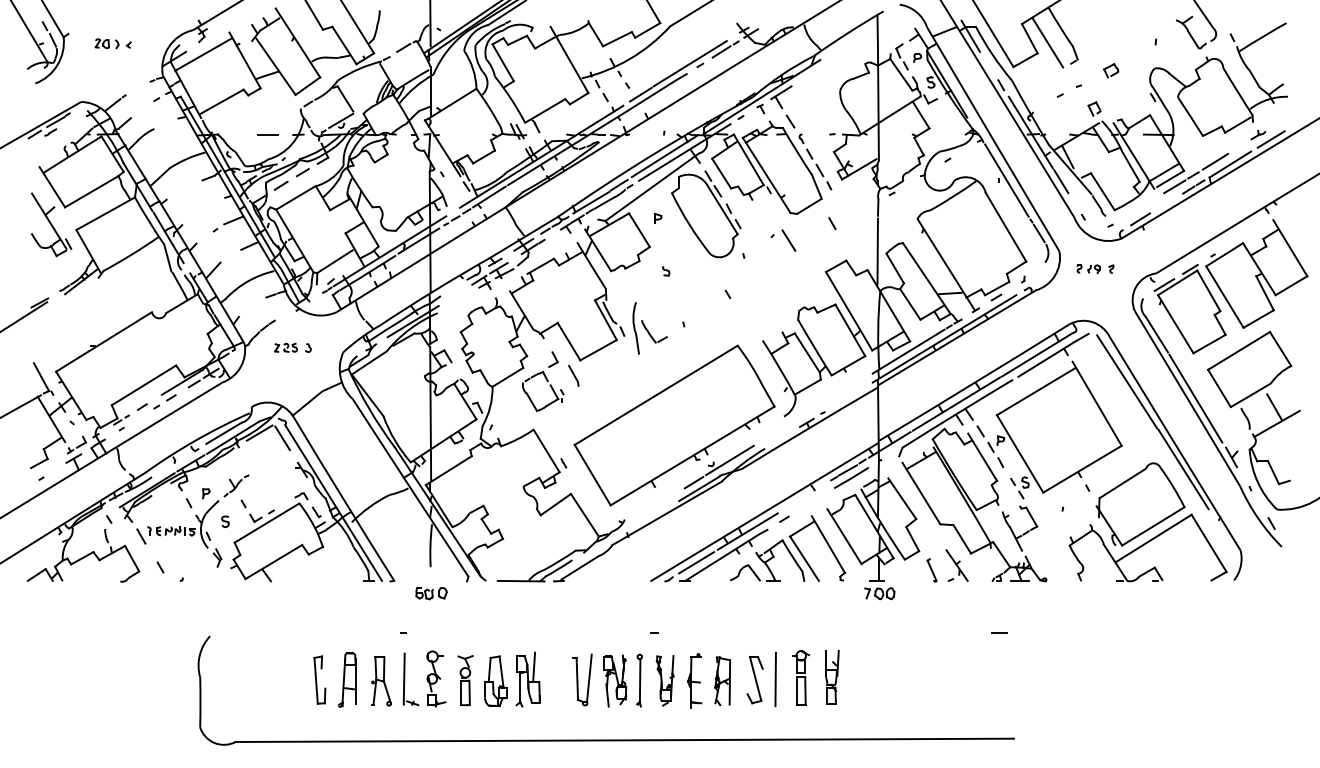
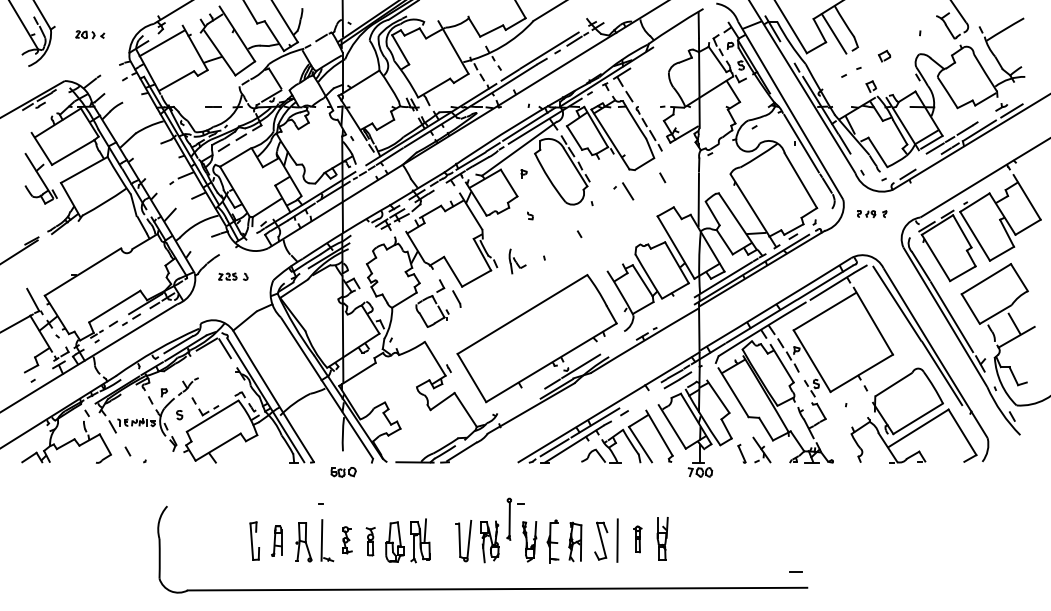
part: (649, 328) -> (517, 261), size x0.6
line: (999, 632) -> (795, 571), moved
part: (800, 677) -> (637, 539), size x0.6
part: (436, 678) -> (347, 539), size x0.6
part: (347, 679) -> (276, 540), size x0.7
part: (465, 680) -> (370, 541), size x0.7
part: (639, 680) -> (509, 519), moved

